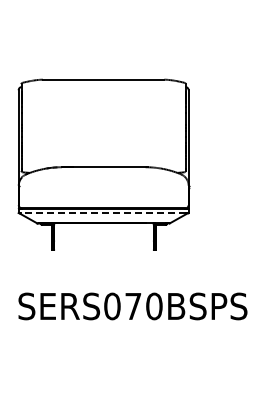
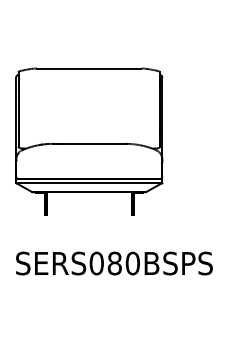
line: (103, 213) -> (89, 183), dashed -> solid
text: (133, 306) -> (114, 263), SERS070BSPS -> SERS080BSPS

